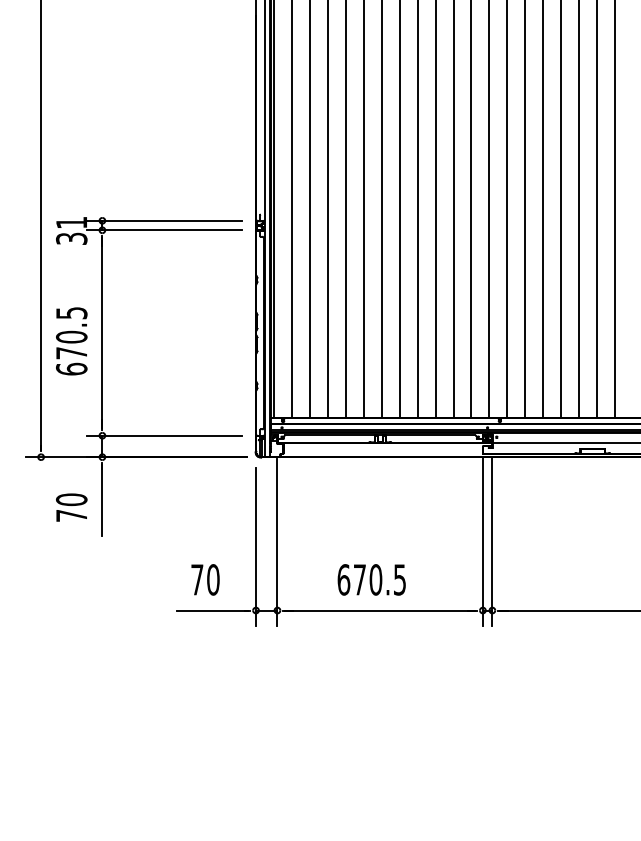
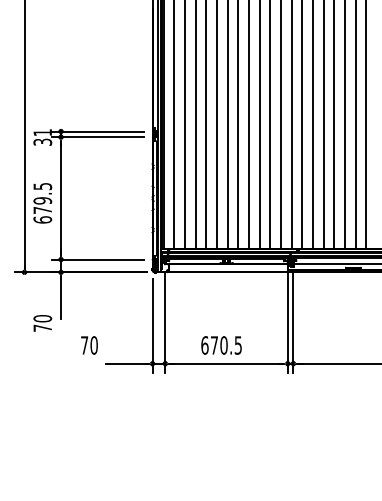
text: (71, 336) -> (42, 200), 670.5 -> 679.5
text: (71, 507) -> (42, 323), moved
text: (205, 579) -> (89, 345), moved

